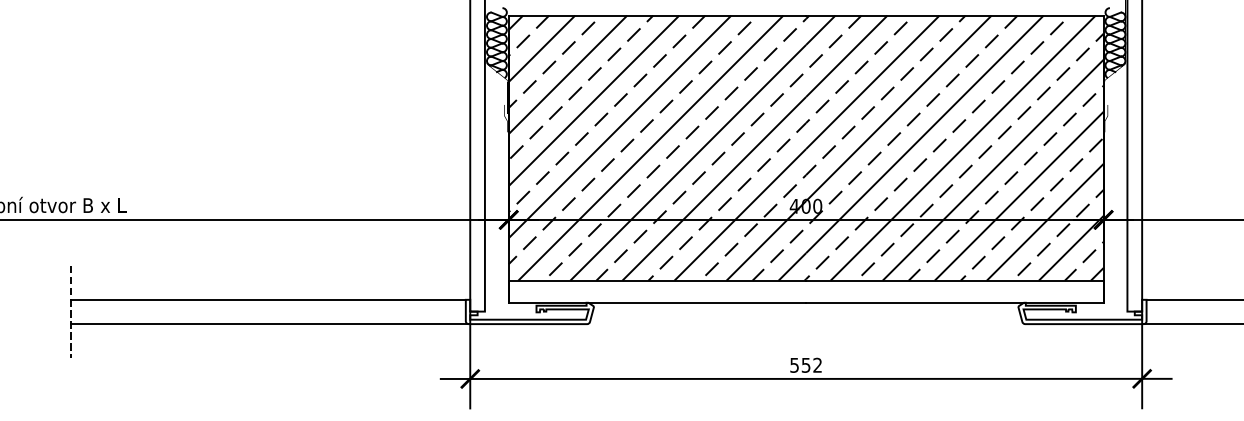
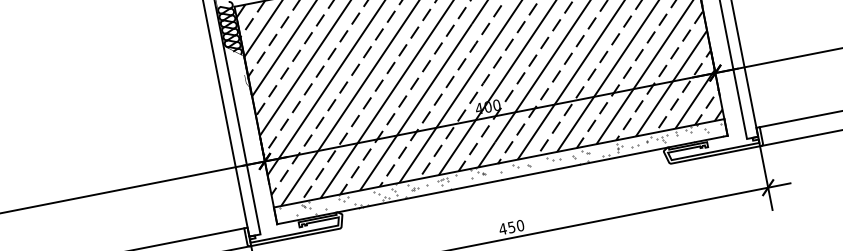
hatch: (650, 291) -> (382, 194), added
hatch: (951, 291) -> (610, 149), added
text: (805, 364) -> (511, 226), 552 -> 450

